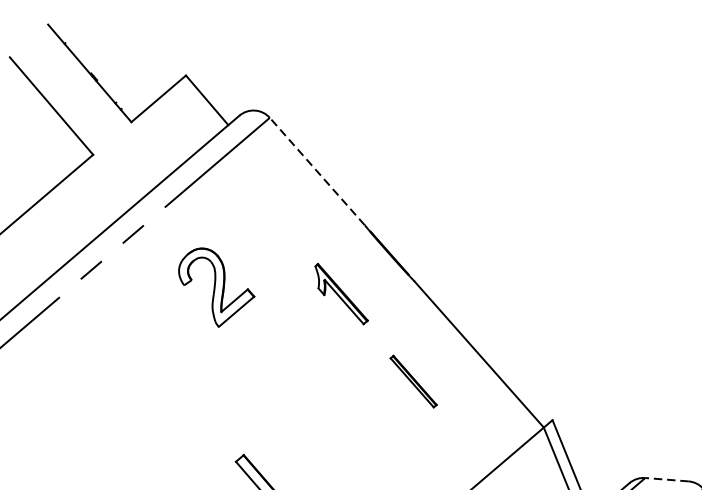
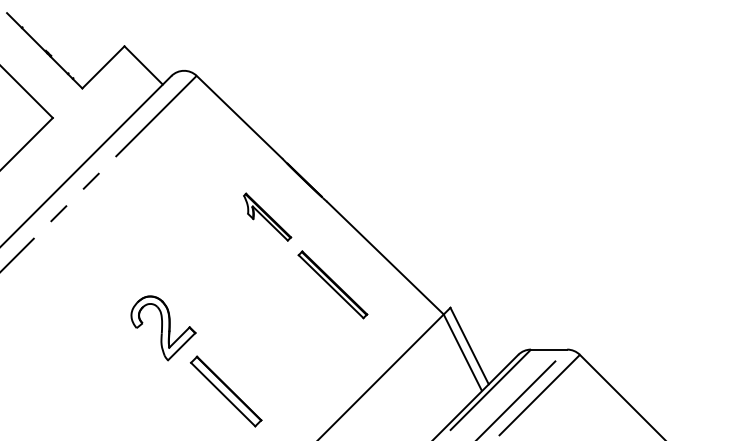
line: (317, 170) -> (239, 116), dashed -> solid
part: (216, 288) -> (163, 328), moved
part: (413, 381) -> (332, 284), size x1.67
line: (666, 479) -> (548, 349), dashed -> solid

